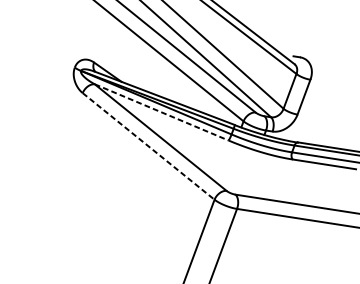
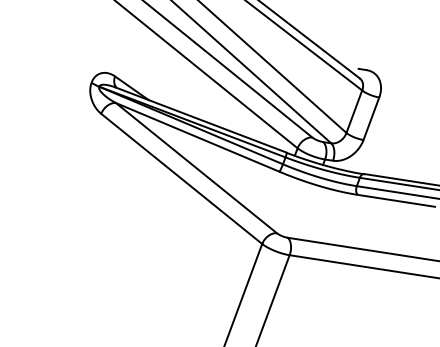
line: (161, 112) -> (197, 137), dashed -> solid
line: (148, 146) -> (181, 178), dashed -> solid

